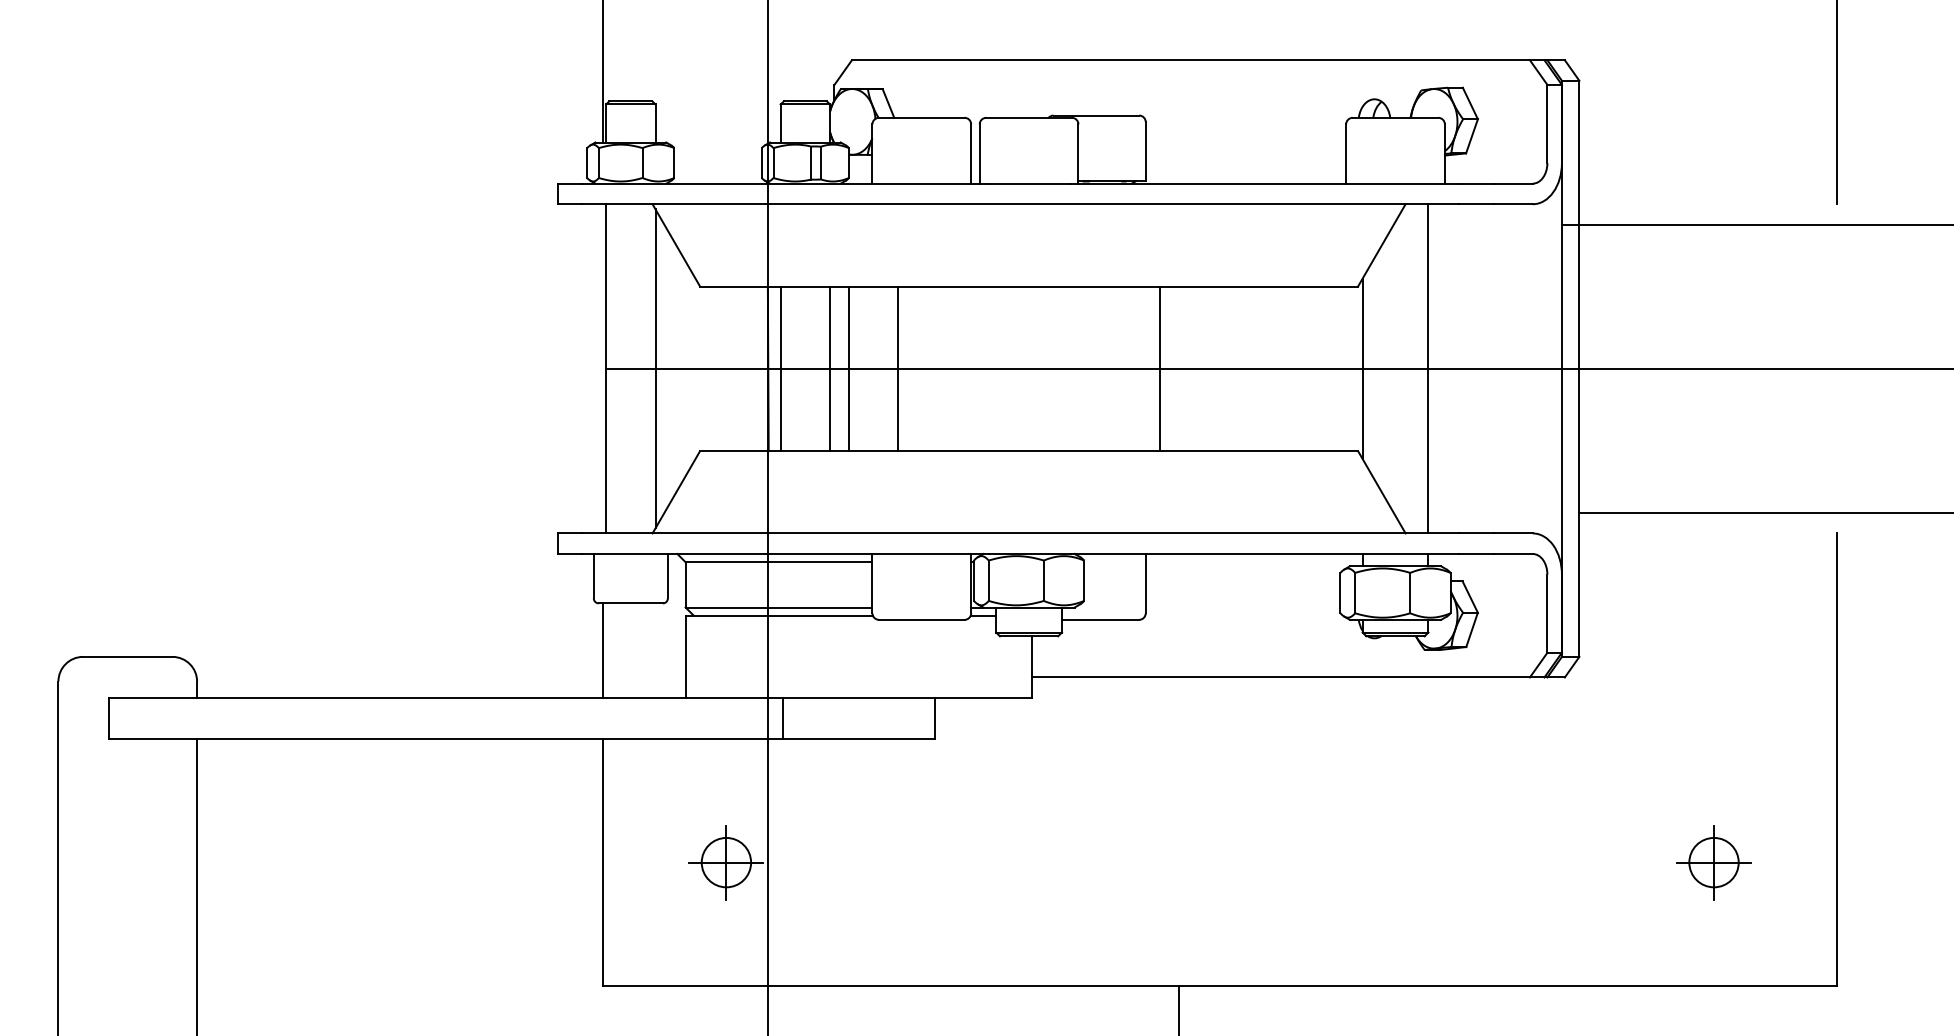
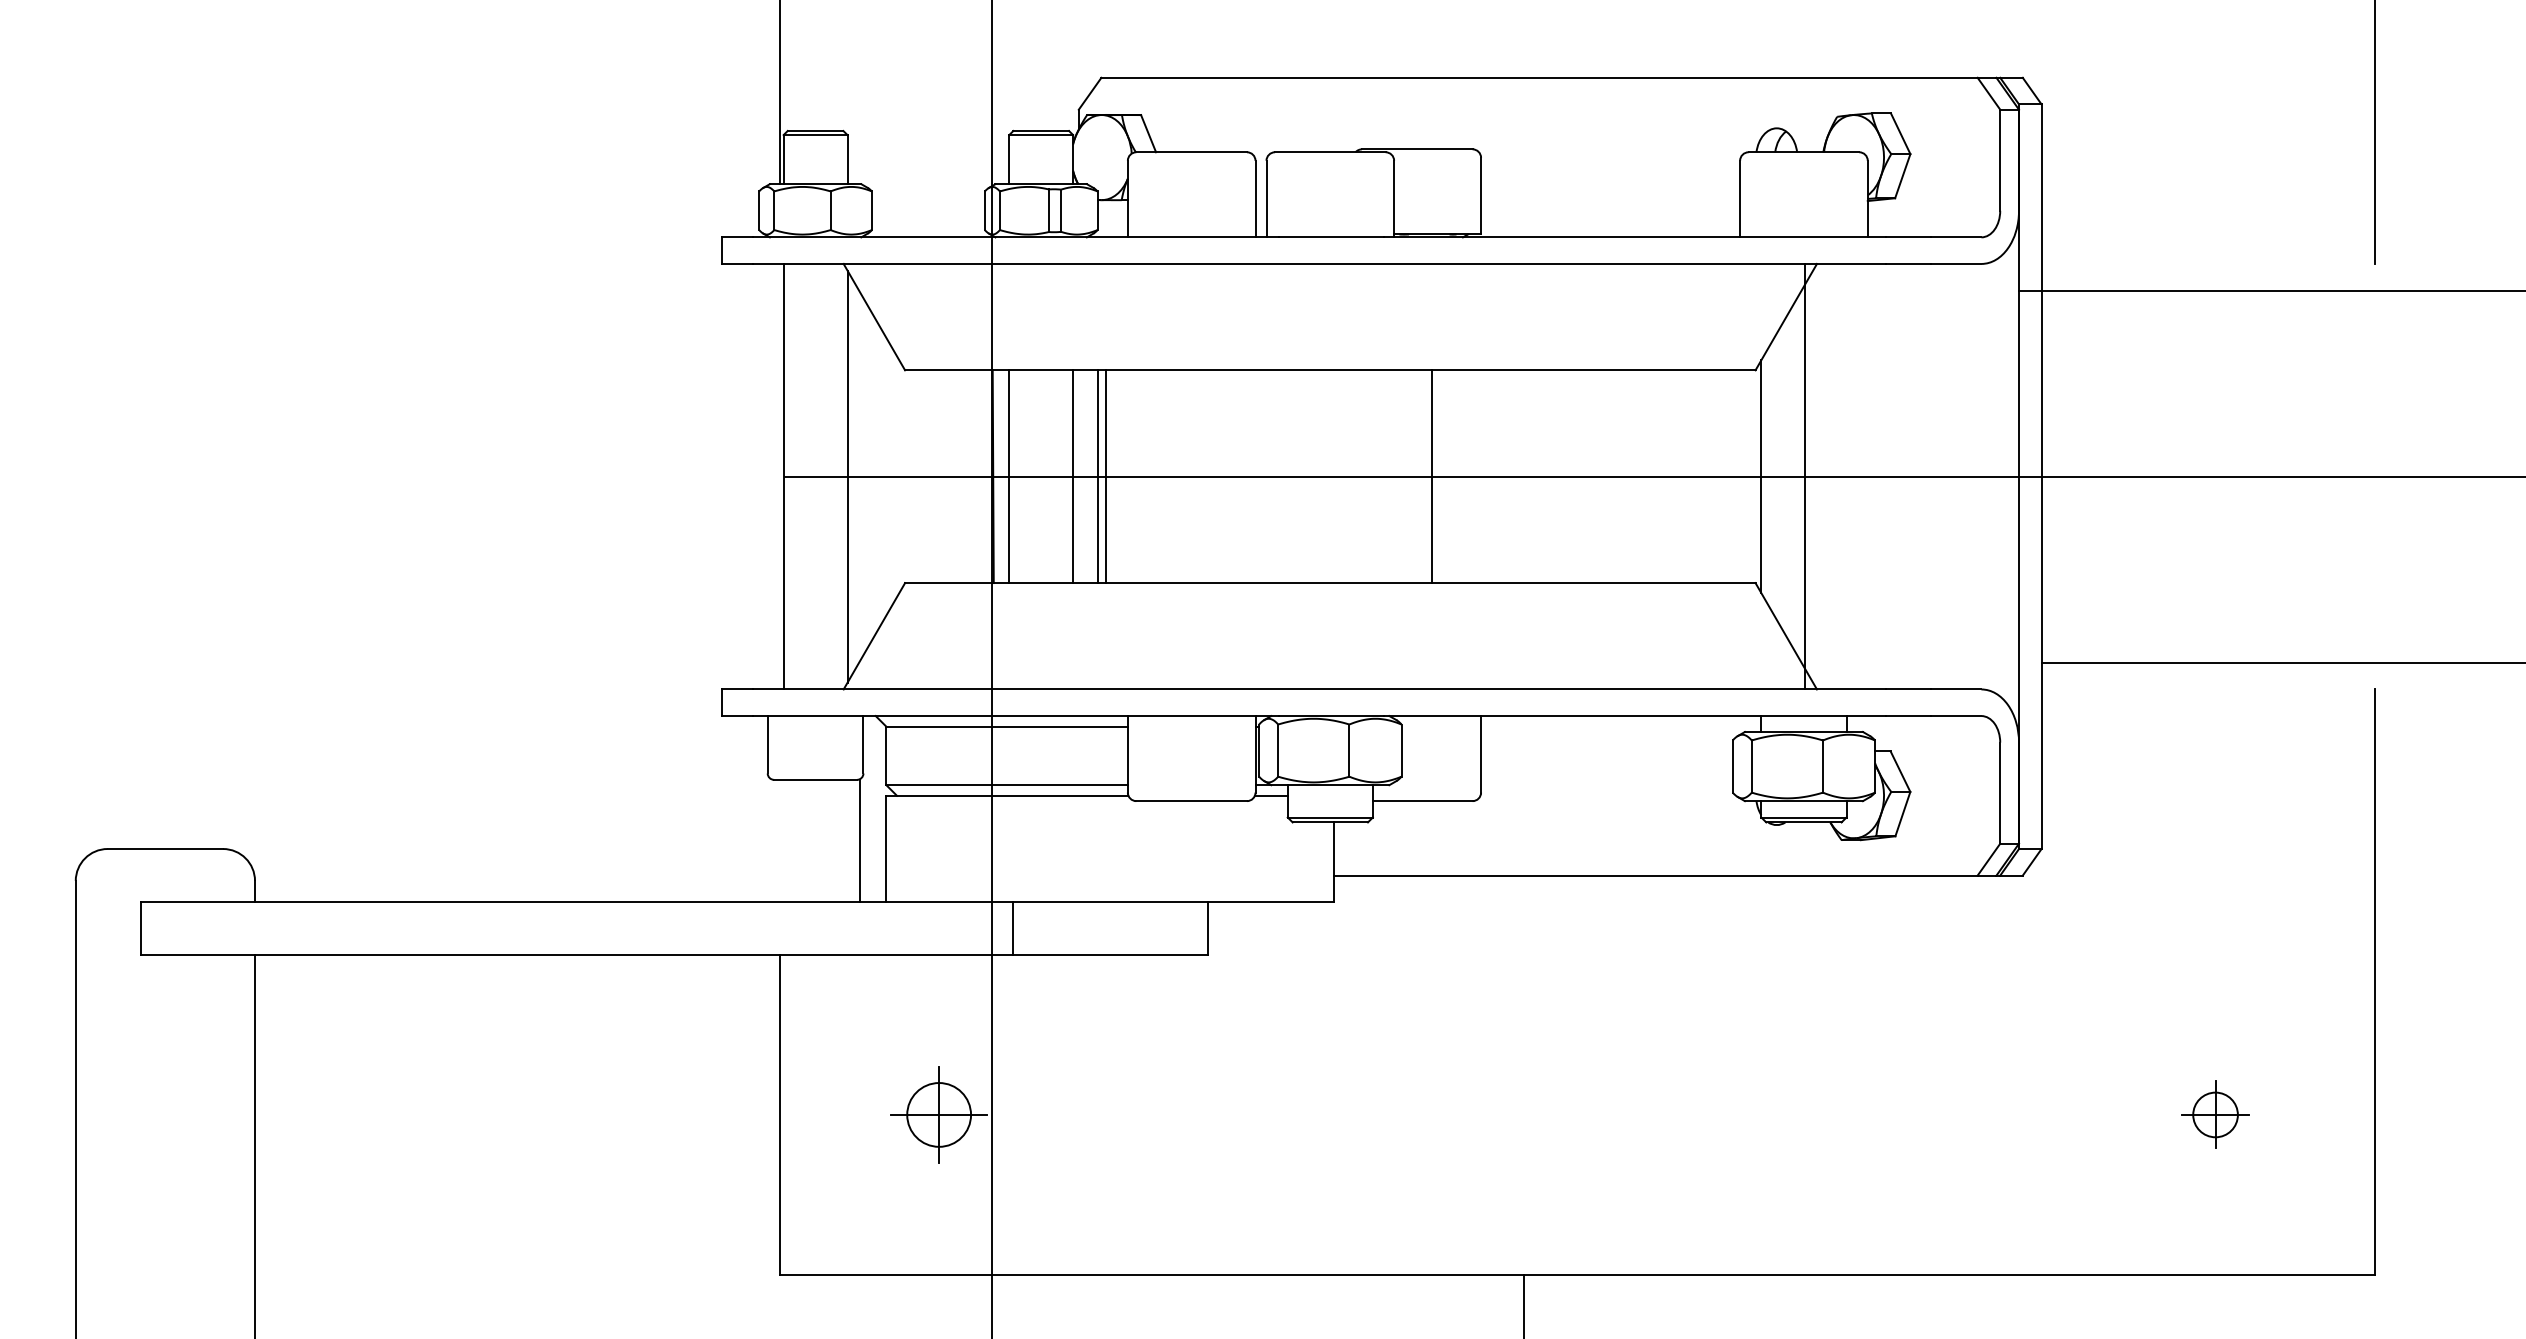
line: (898, 368) -> (1106, 476), moved
line: (1159, 368) -> (1432, 476), moved
line: (1428, 368) -> (1804, 476), moved
line: (602, 650) -> (859, 840), moved
part: (1713, 862) -> (2215, 1114), size x0.7

